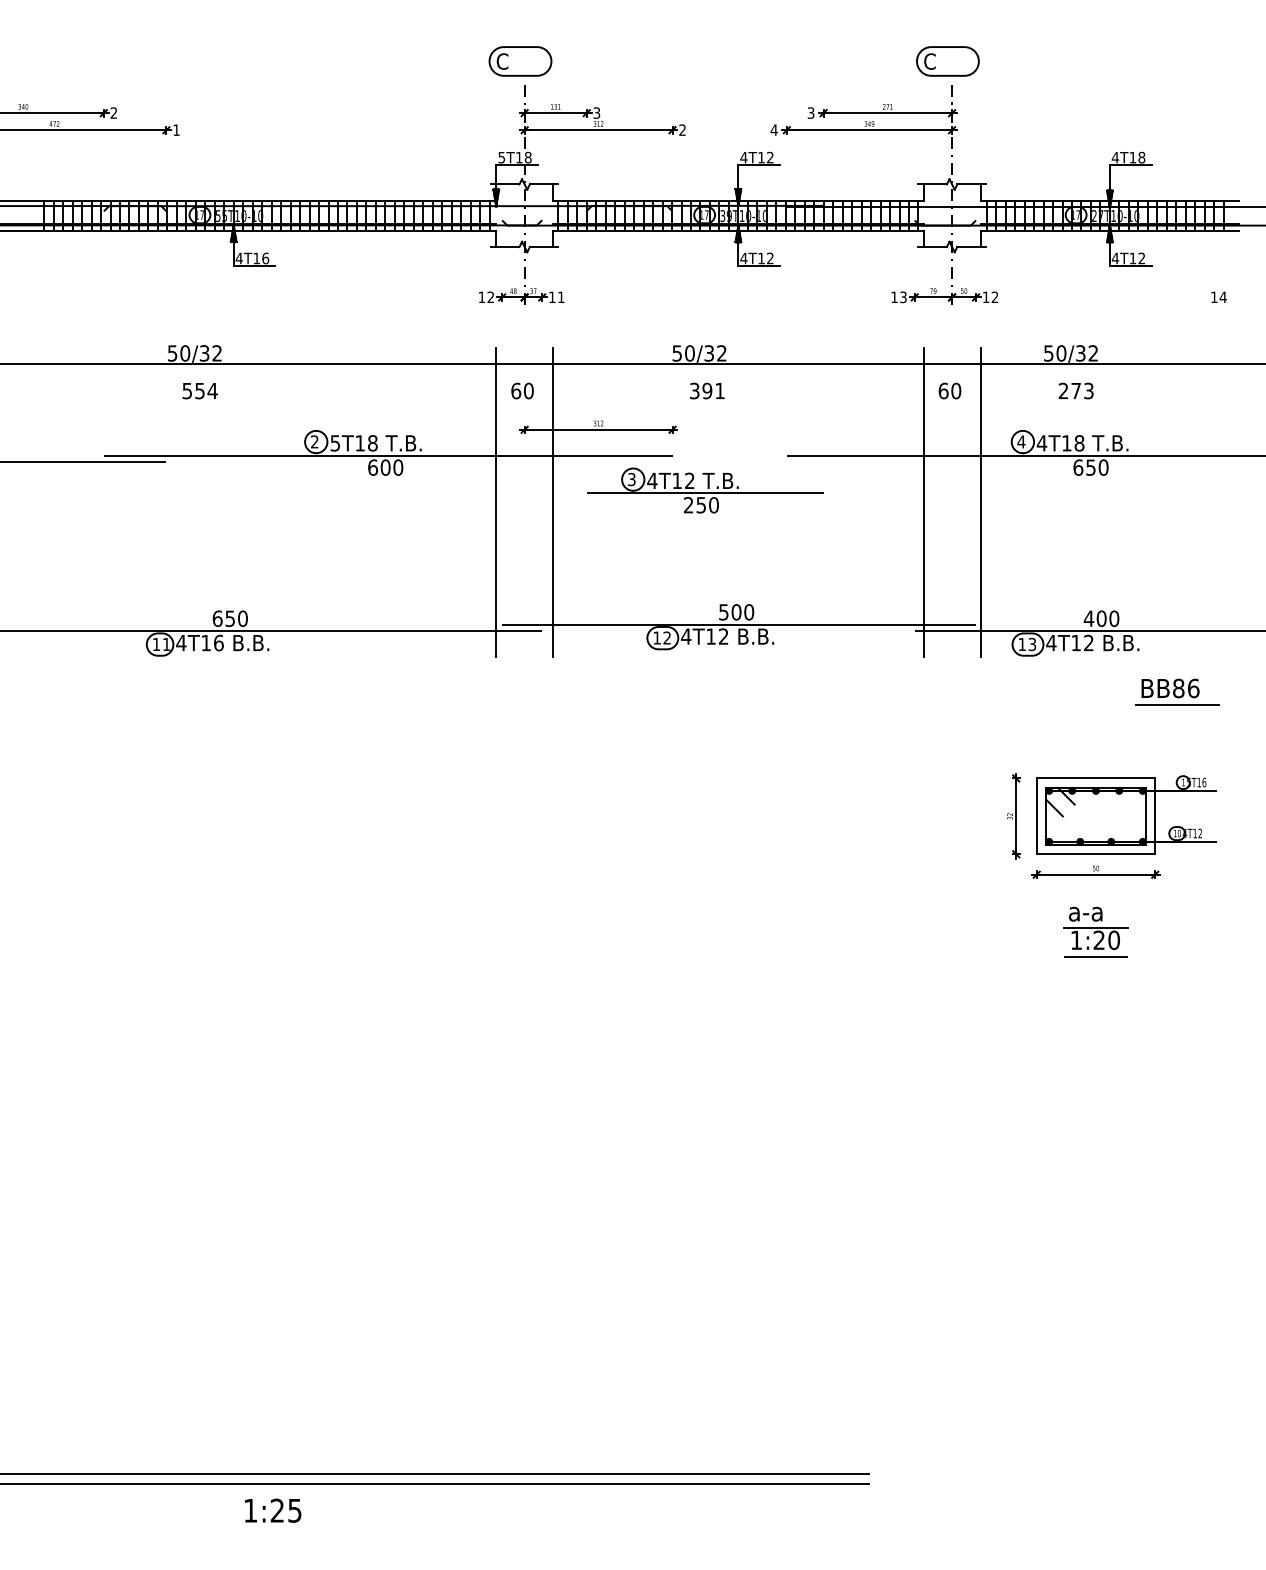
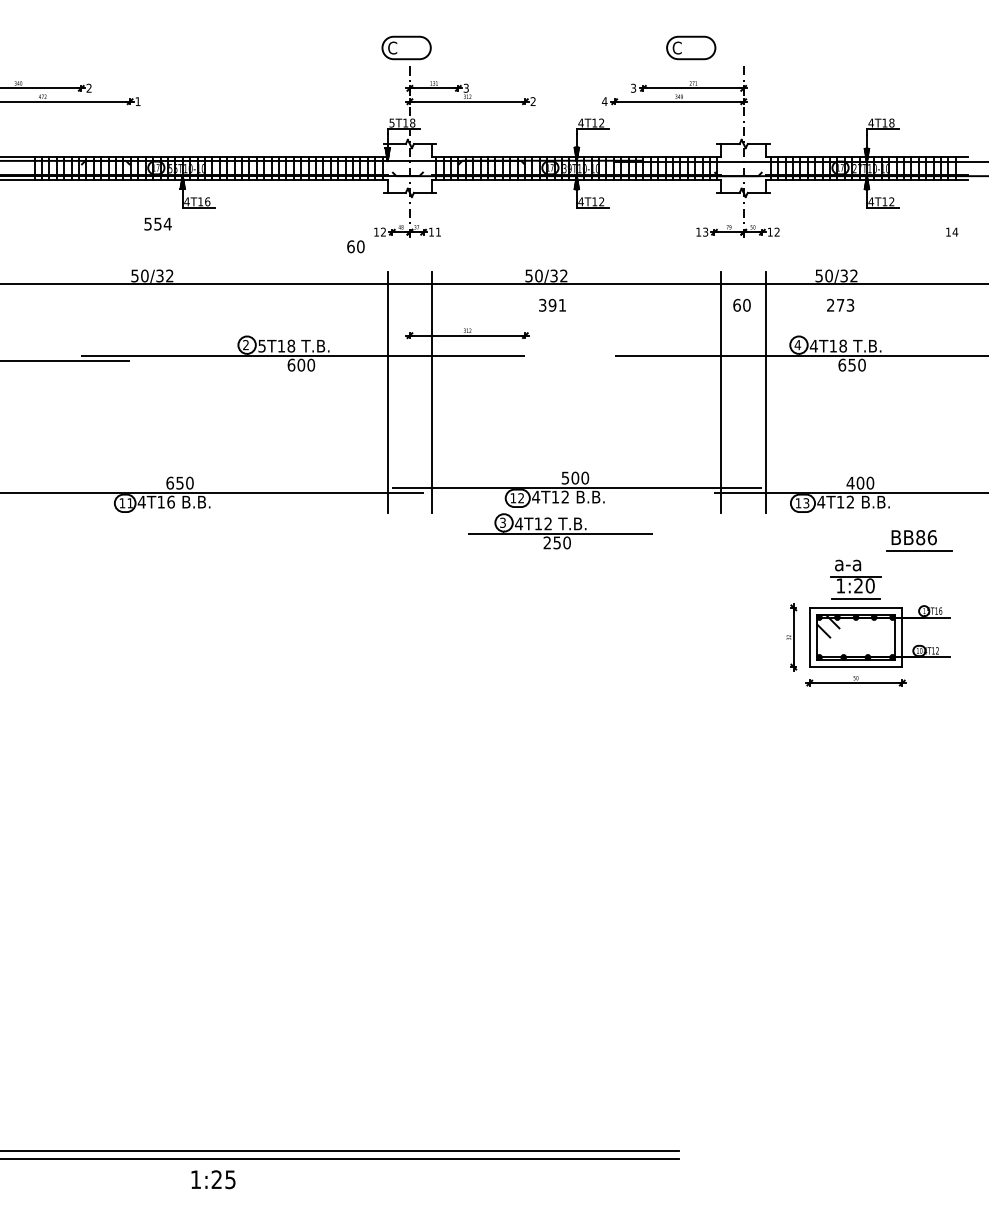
part: (947, 61) -> (690, 48), moved
text: (522, 390) -> (355, 246), moved
text: (199, 391) -> (157, 224), moved
part: (705, 490) -> (560, 531), moved
part: (1095, 931) -> (855, 579), moved

